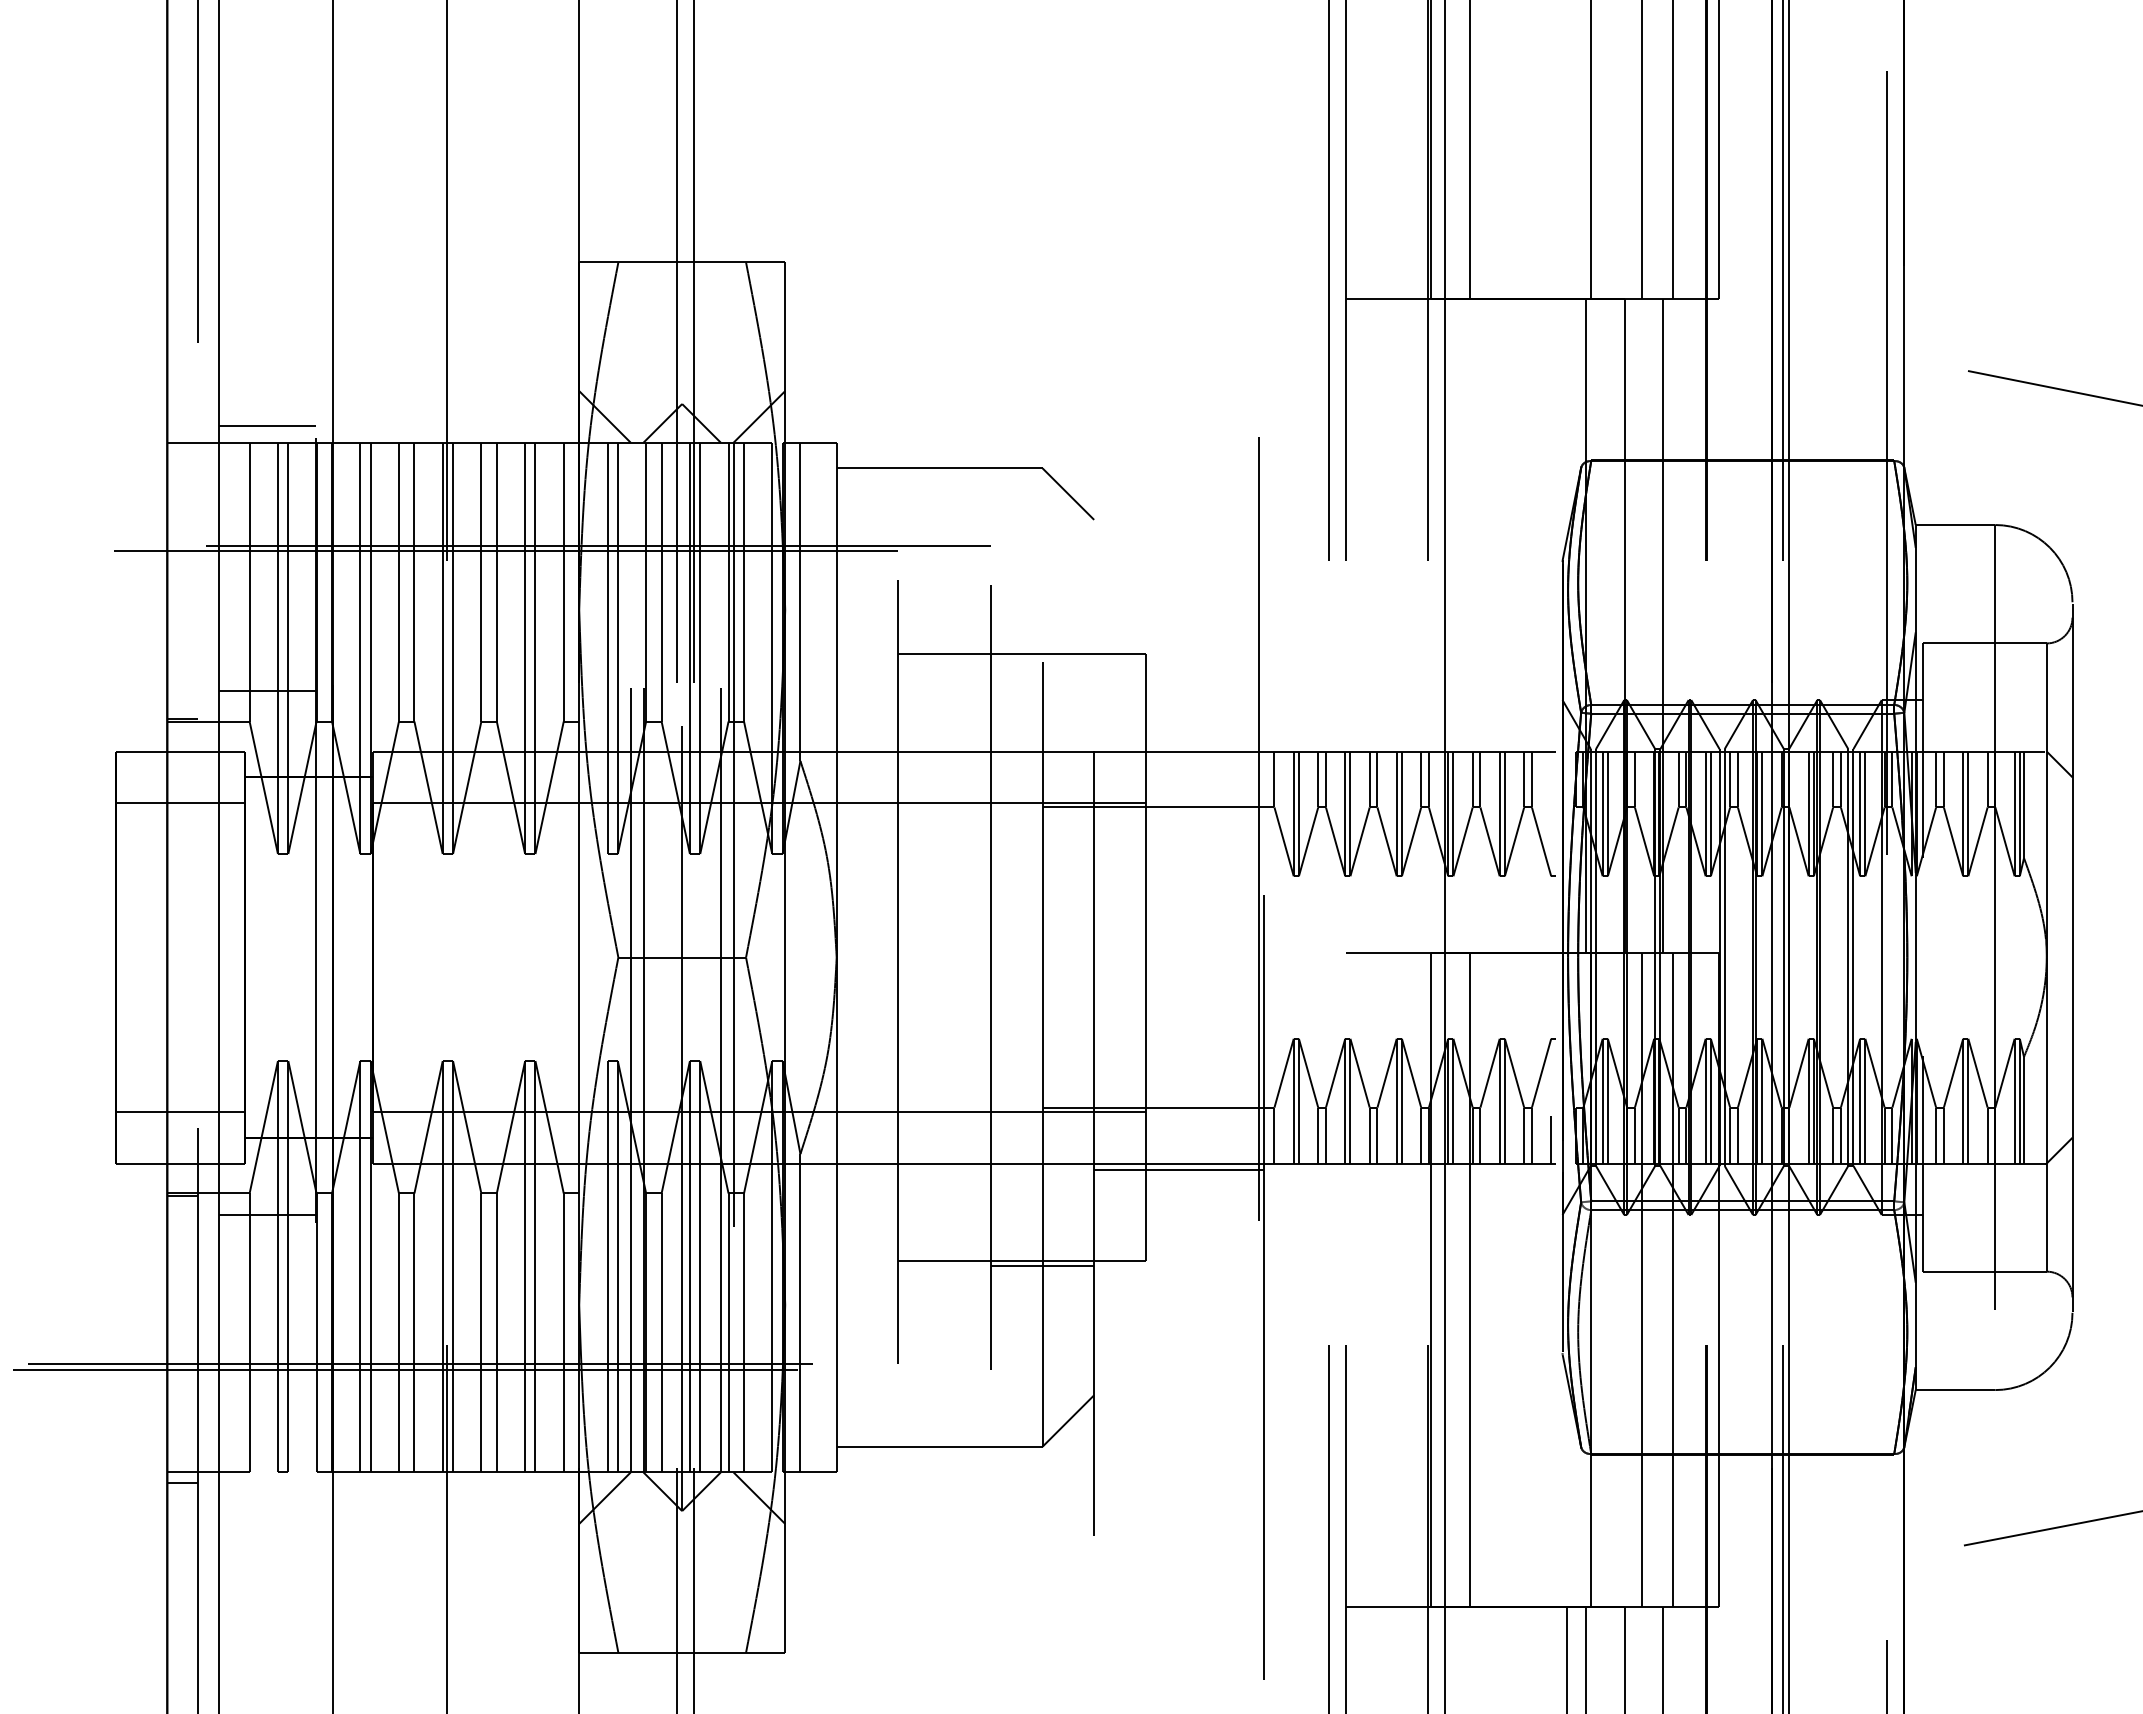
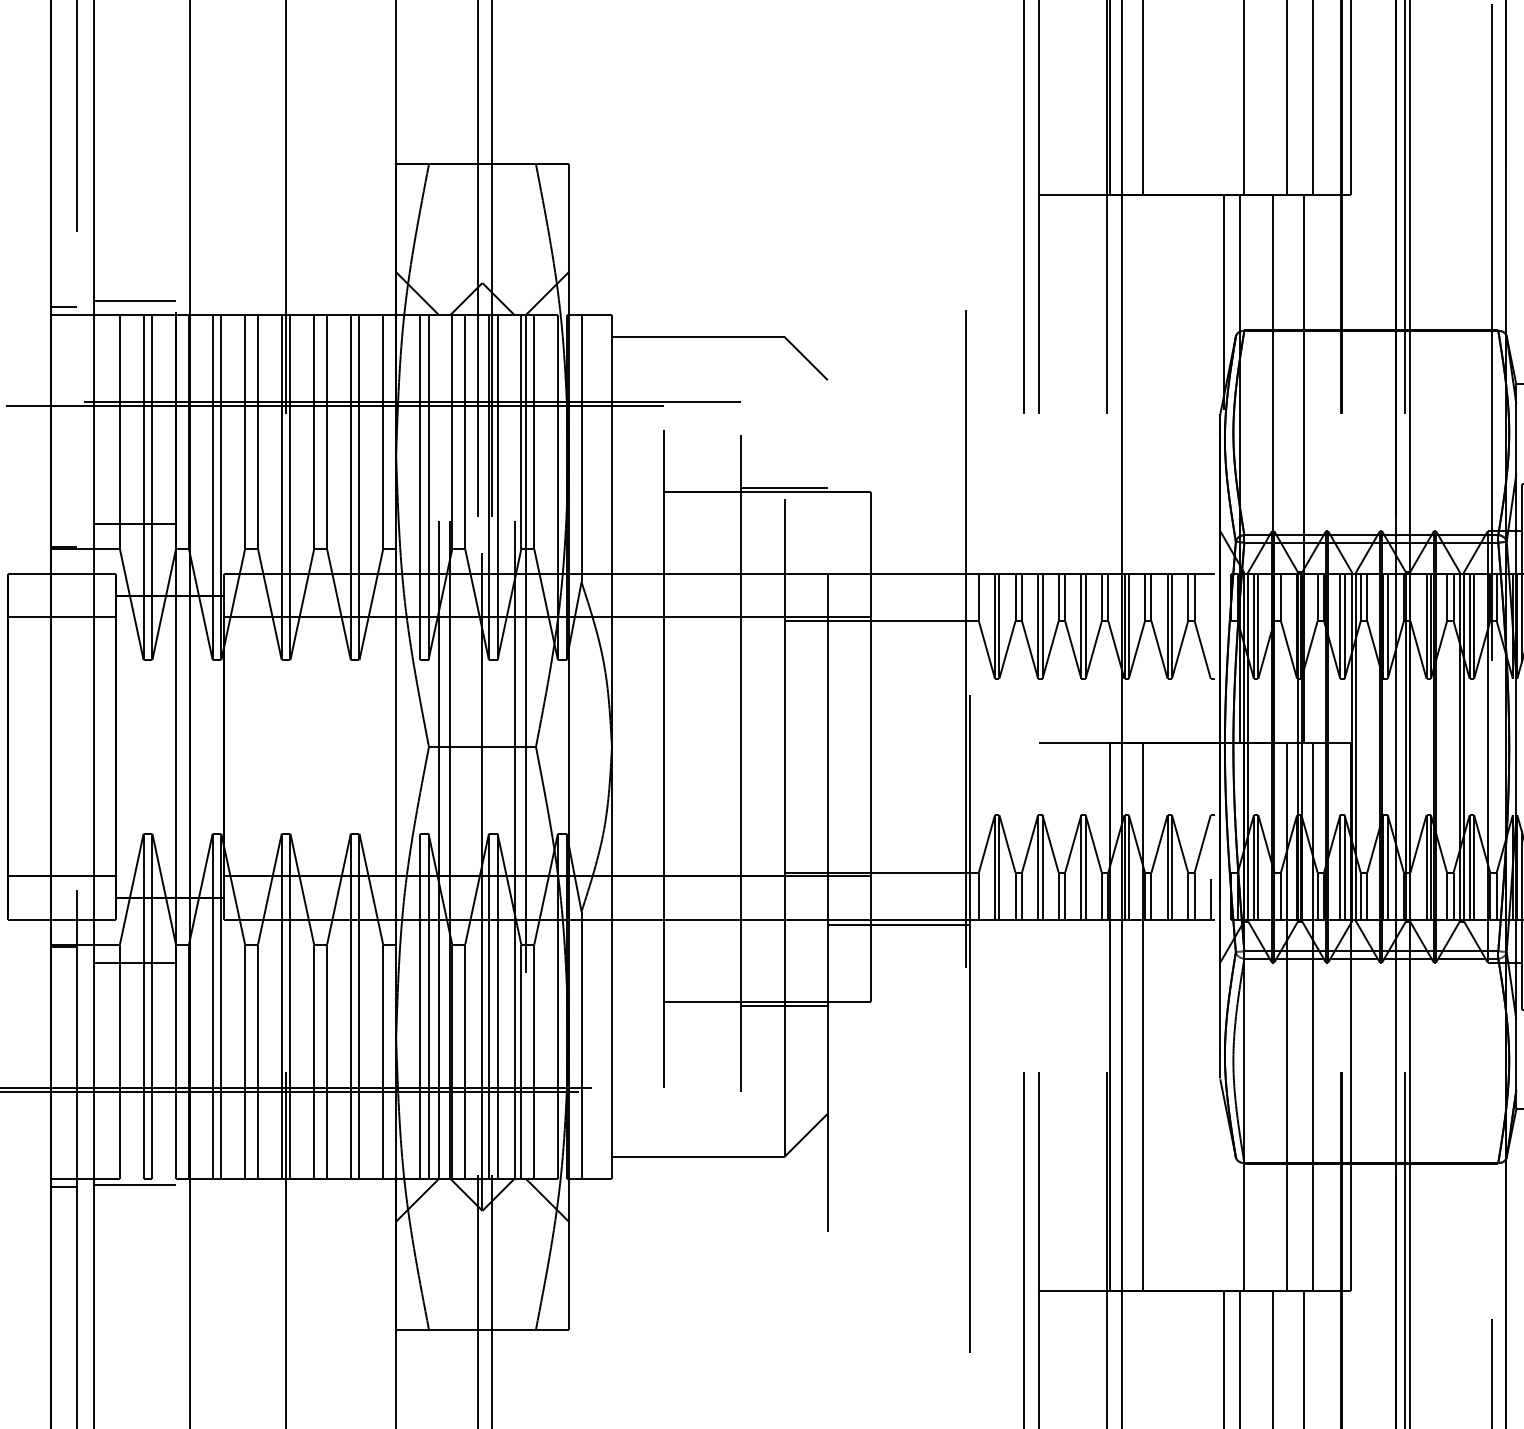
line: (1567, 426) -> (1224, 301), added
line: (182, 432) -> (63, 306), added
line: (1042, 648) -> (784, 487), added
line: (267, 1480) -> (134, 1185), added

